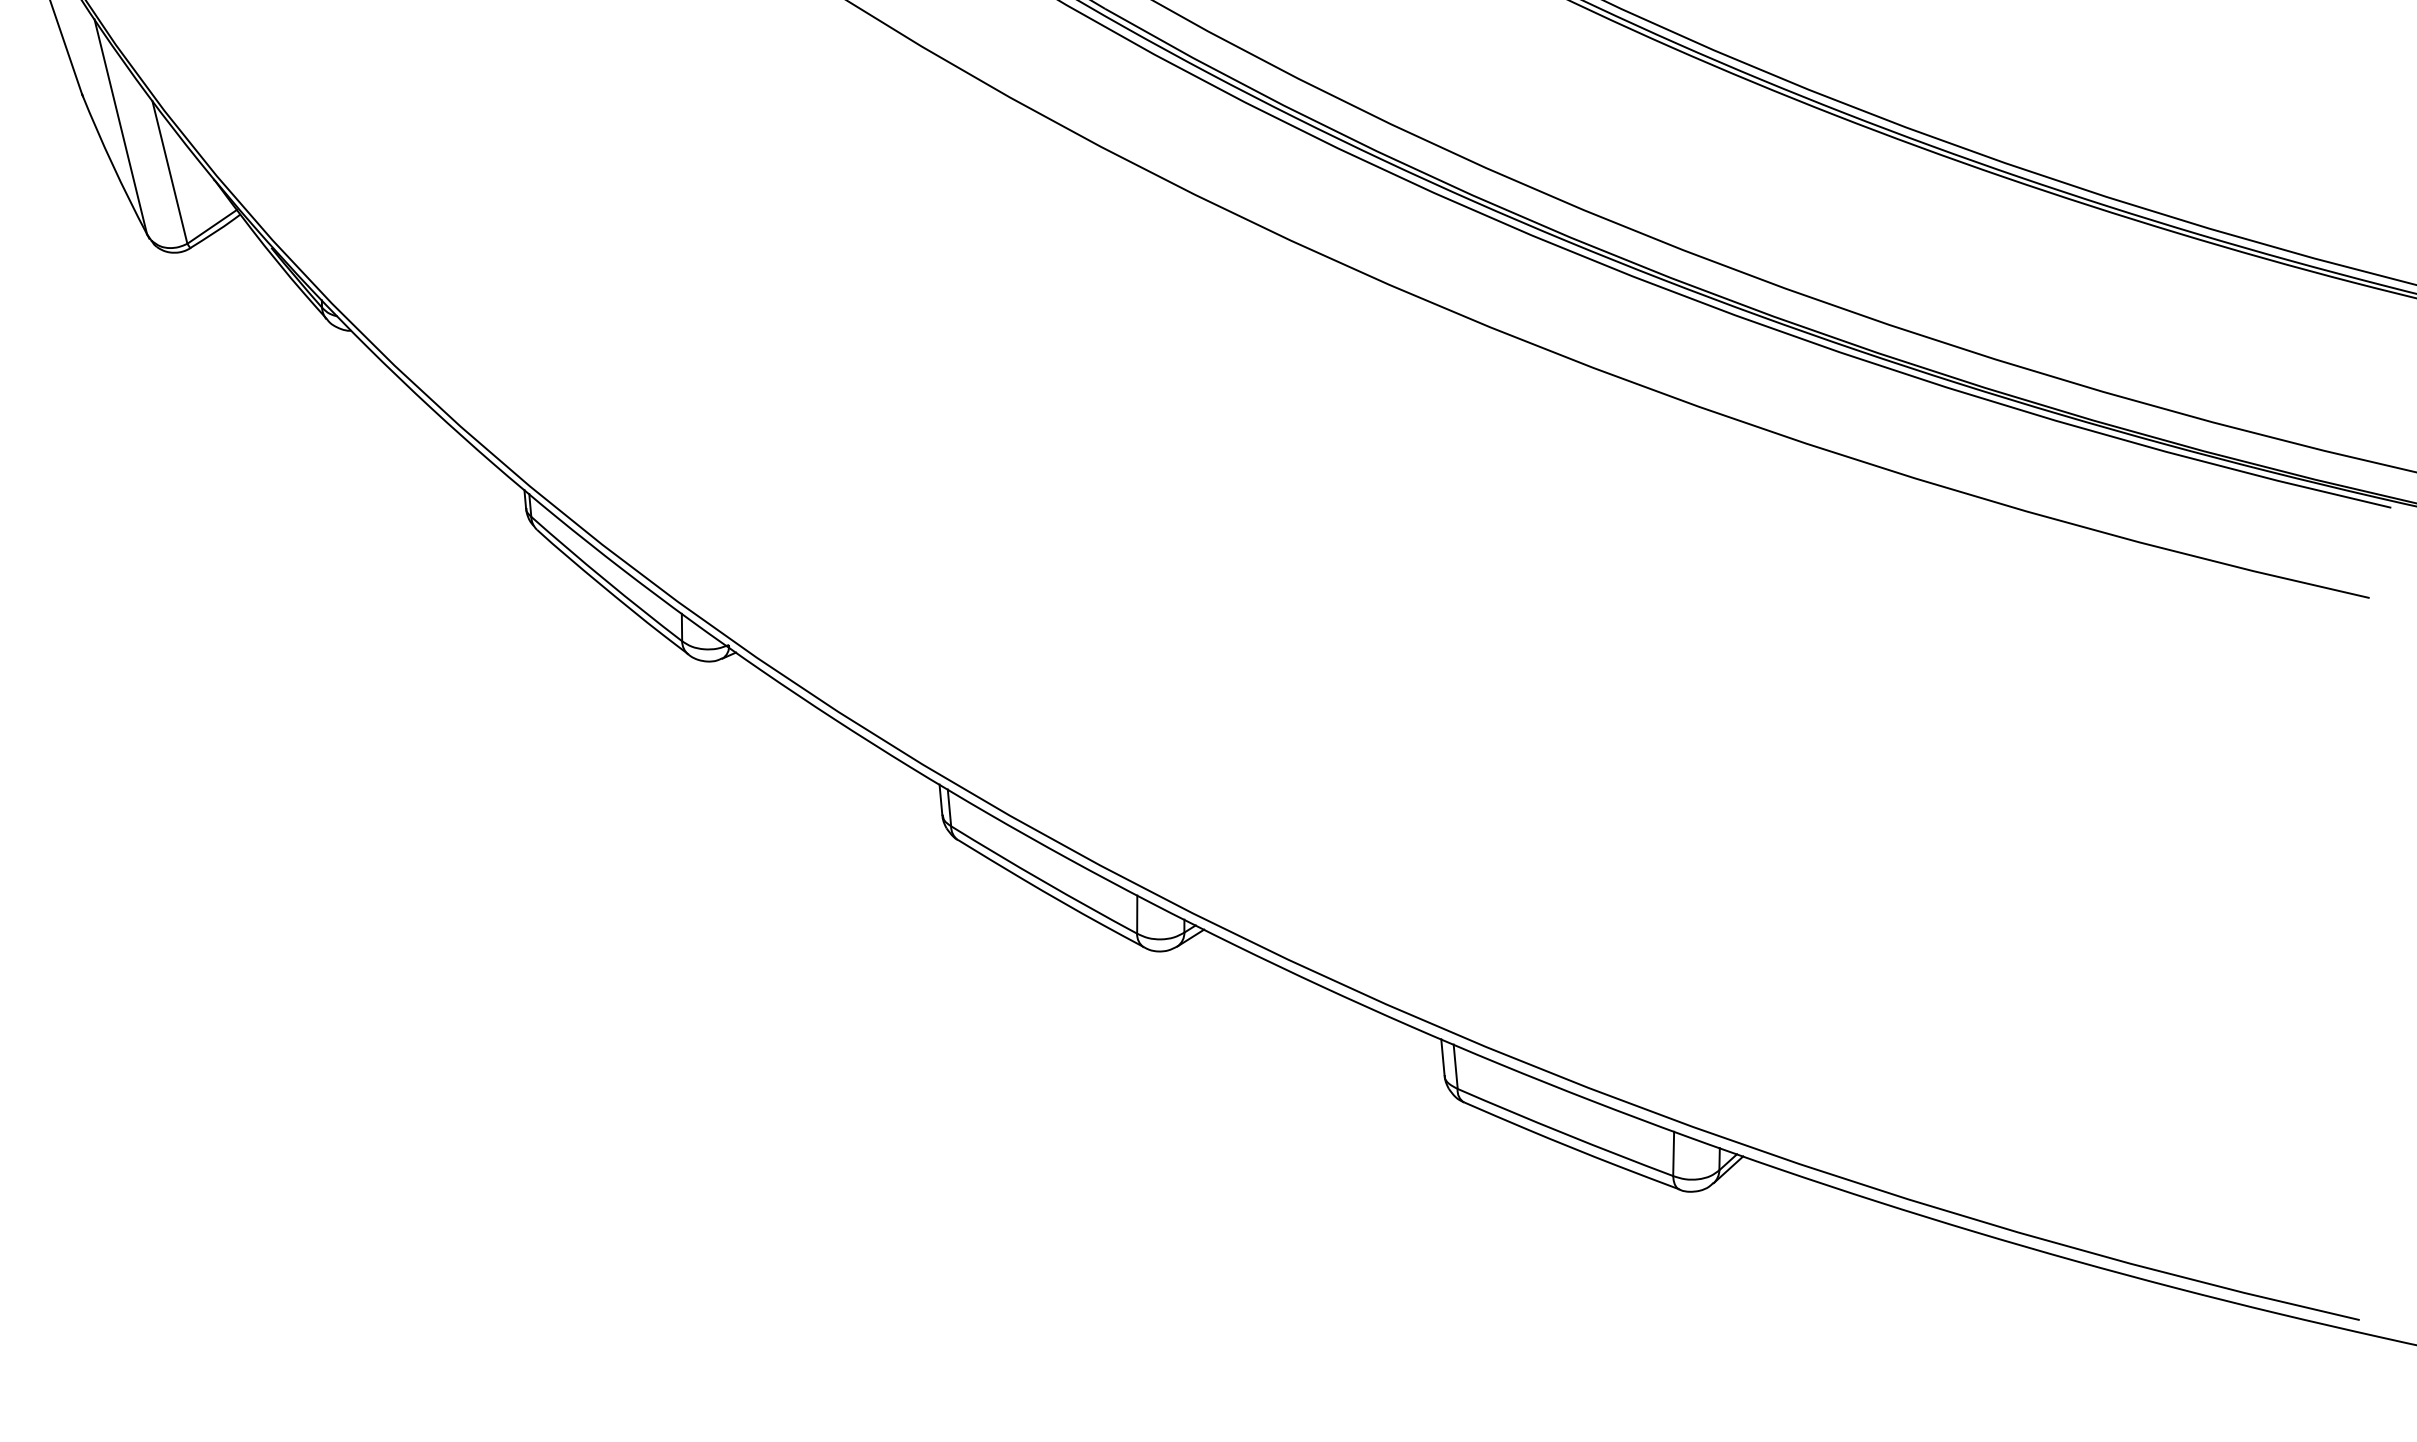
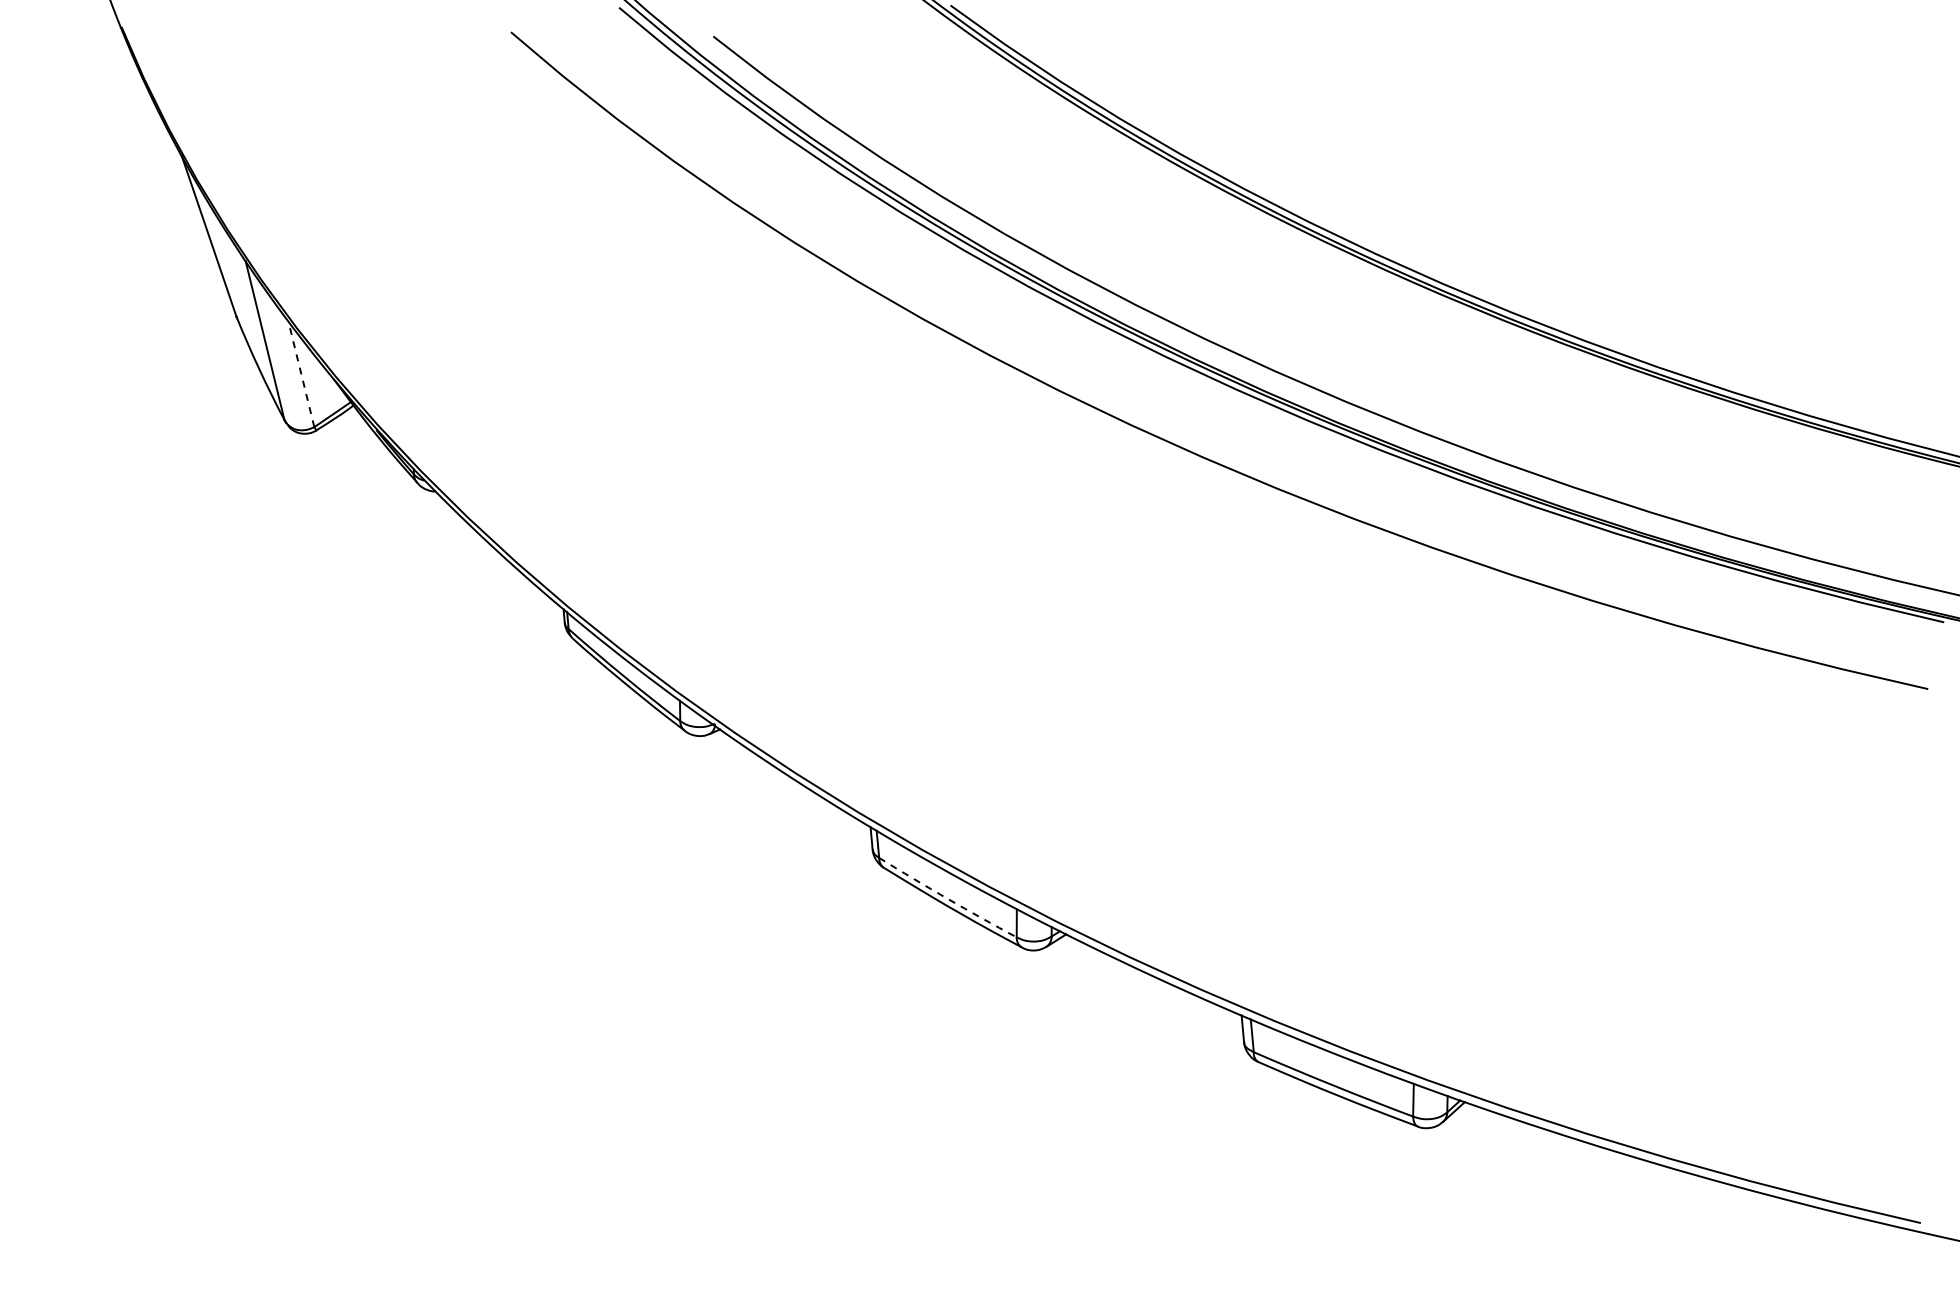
line: (170, 171) -> (301, 373), solid -> dashed
arc: (1043, 881) -> (947, 898), solid -> dashed

